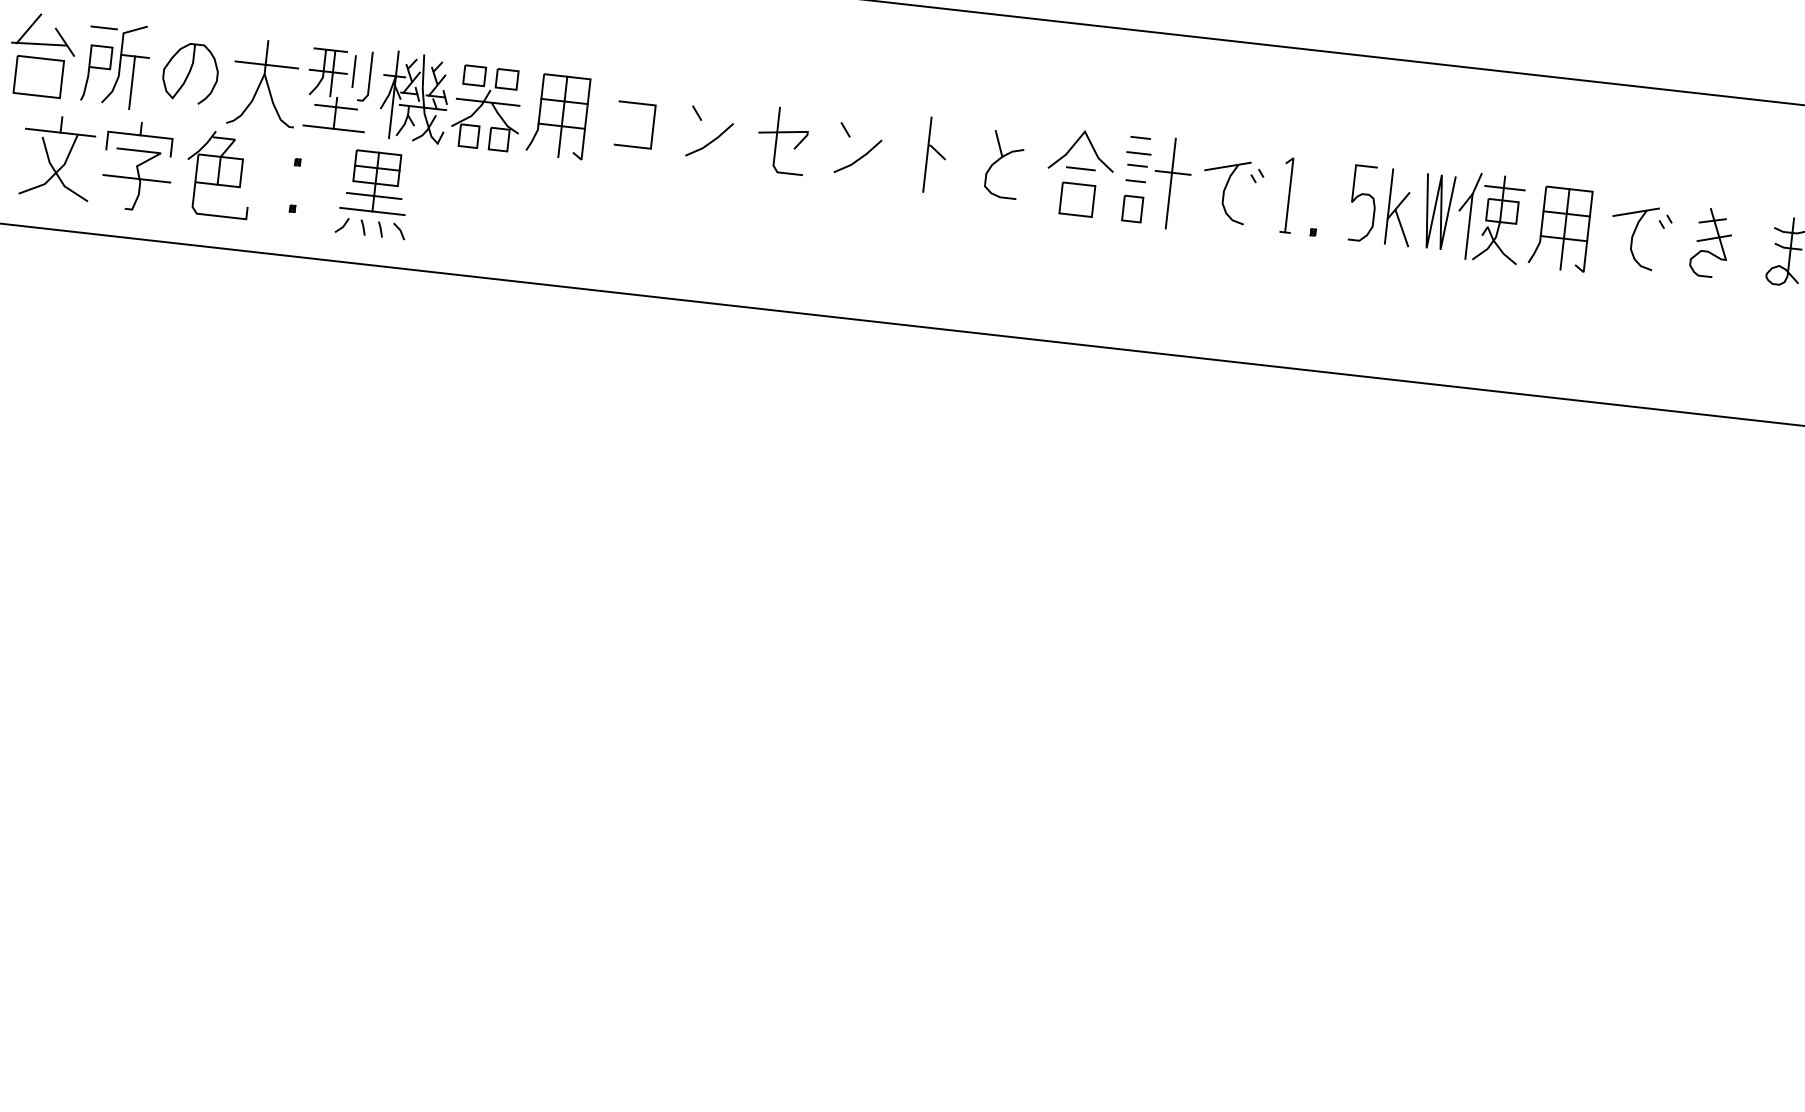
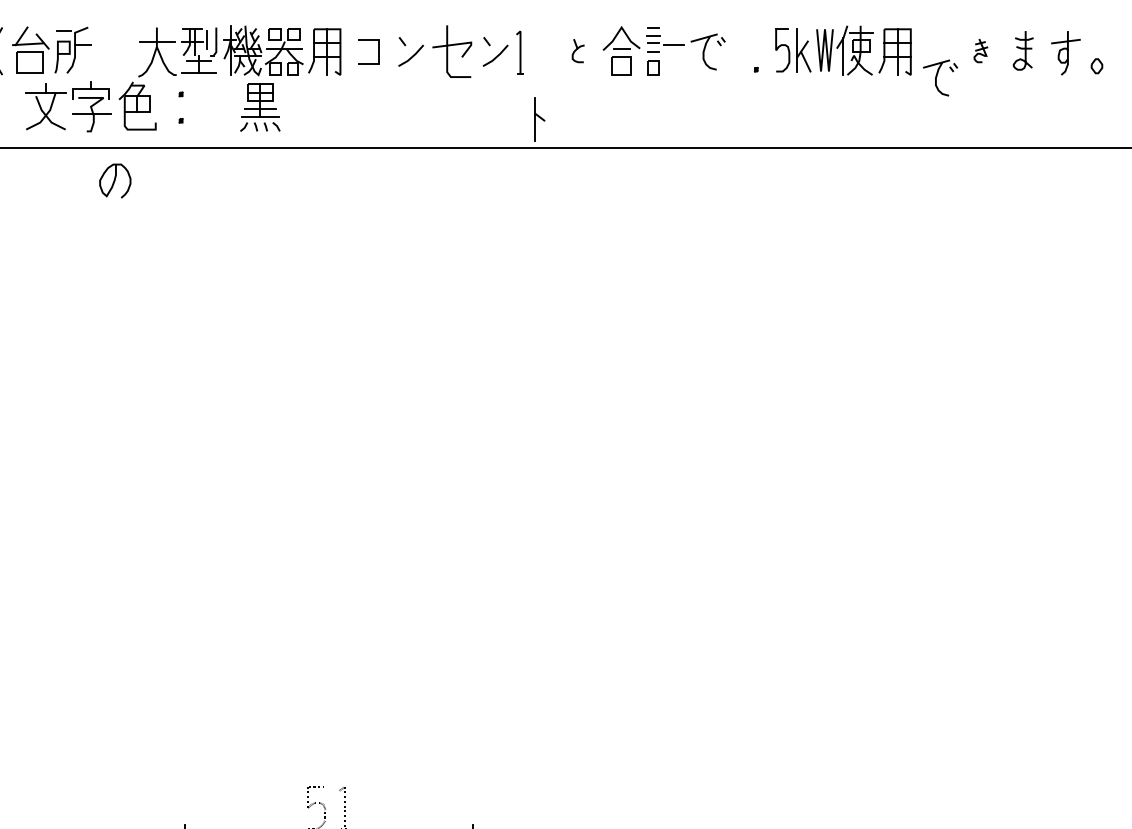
curve: (191, 72) -> (115, 180), moved
line: (131, 83) -> (82, 60), removed
part: (783, 140) -> (452, 51), size x1.4
part: (936, 155) -> (539, 119), moved
part: (1004, 163) -> (578, 50), size x0.6
line: (1171, 182) -> (673, 50), removed
part: (374, 194) -> (260, 107), moved
part: (1287, 195) -> (519, 52), moved
part: (1640, 236) -> (940, 77), moved
part: (1710, 242) -> (980, 50), size x0.6

